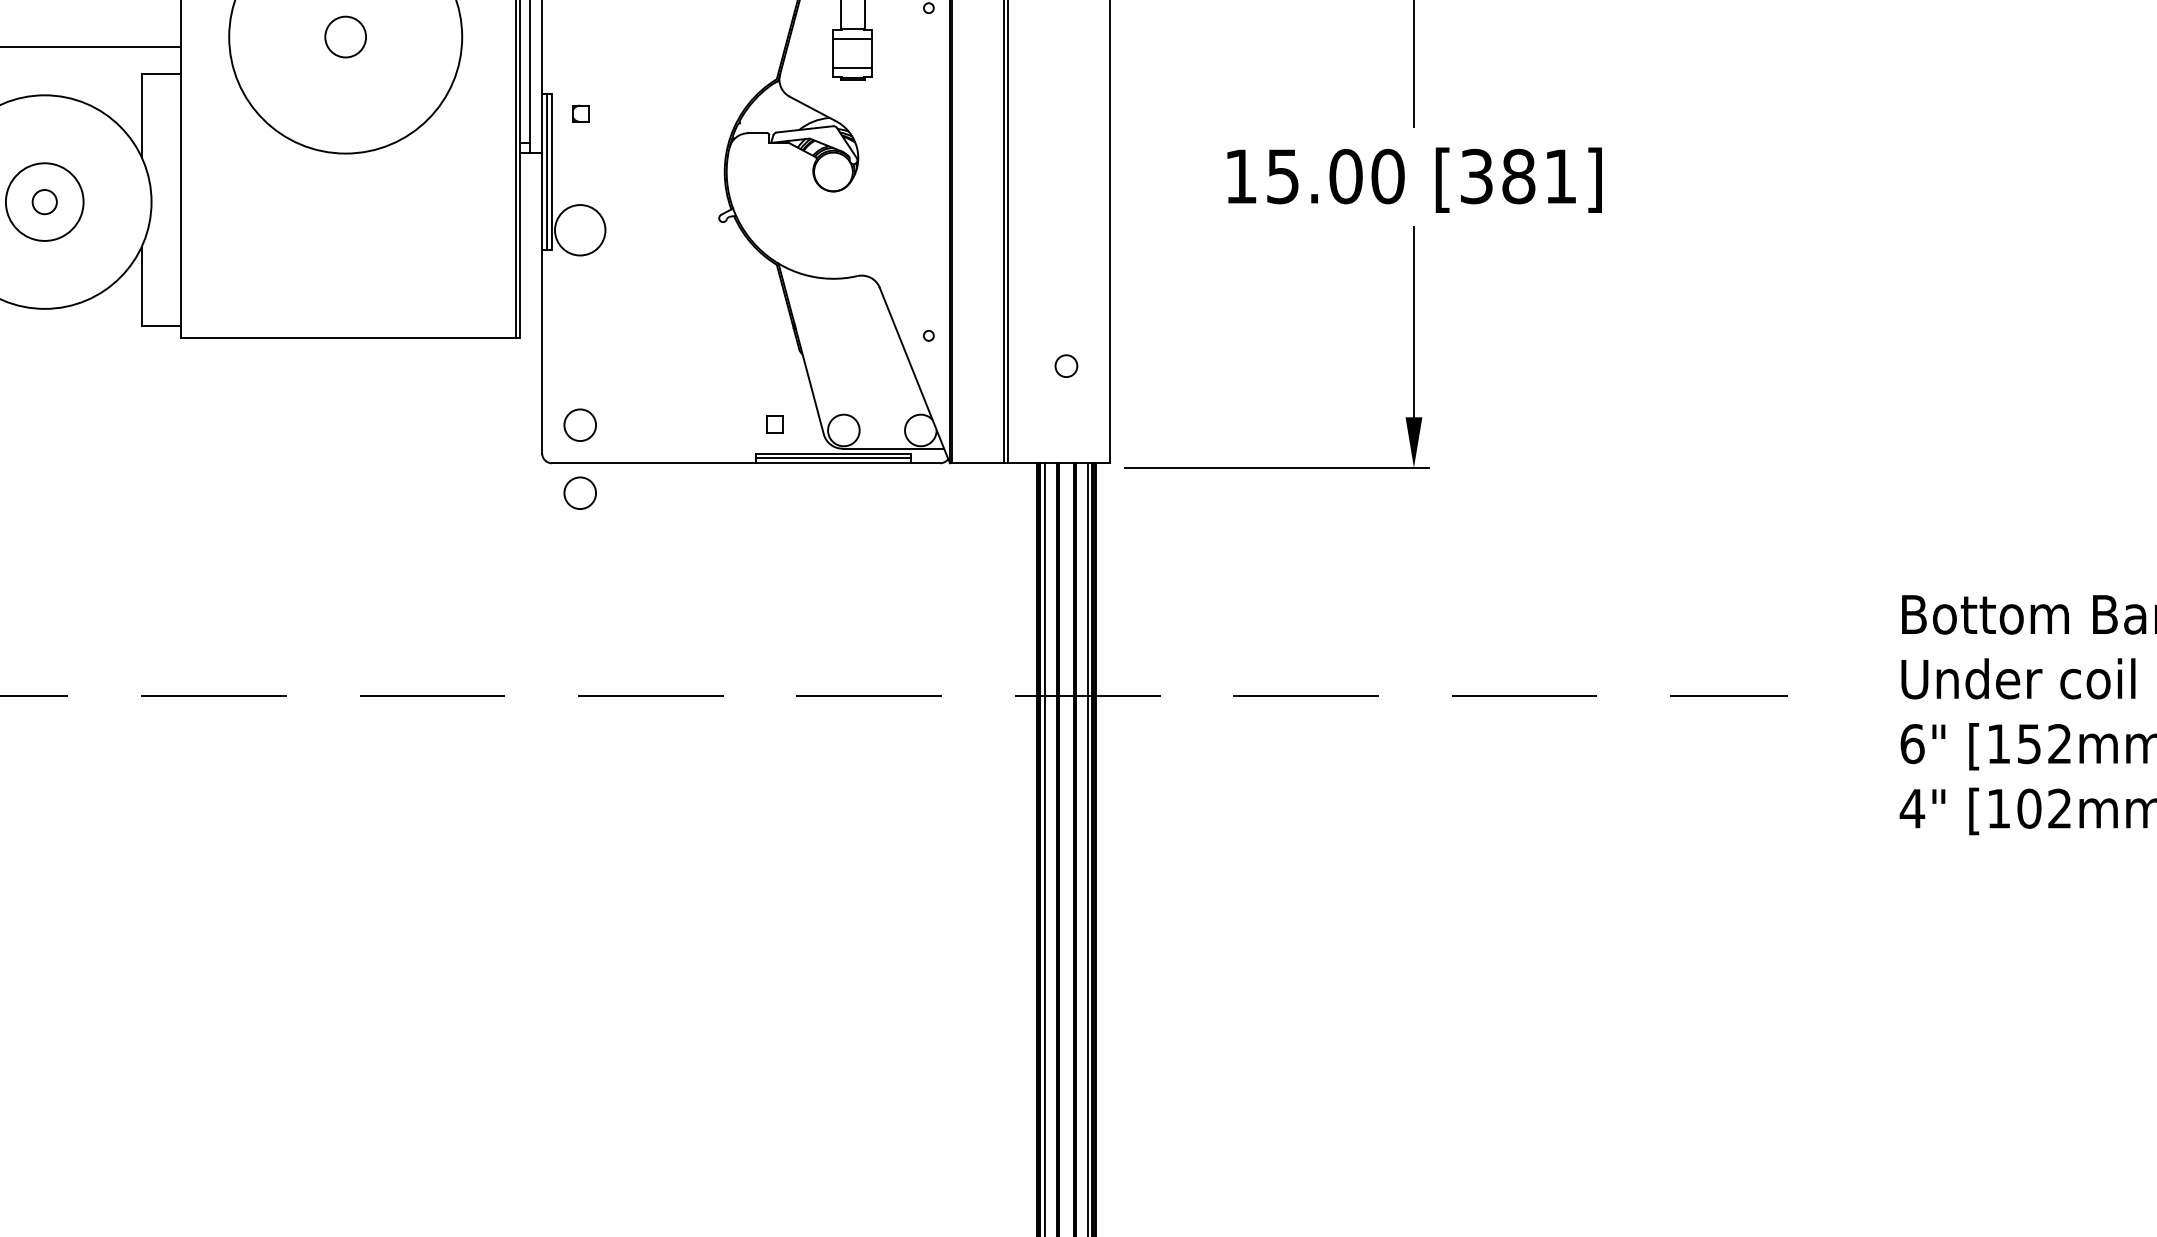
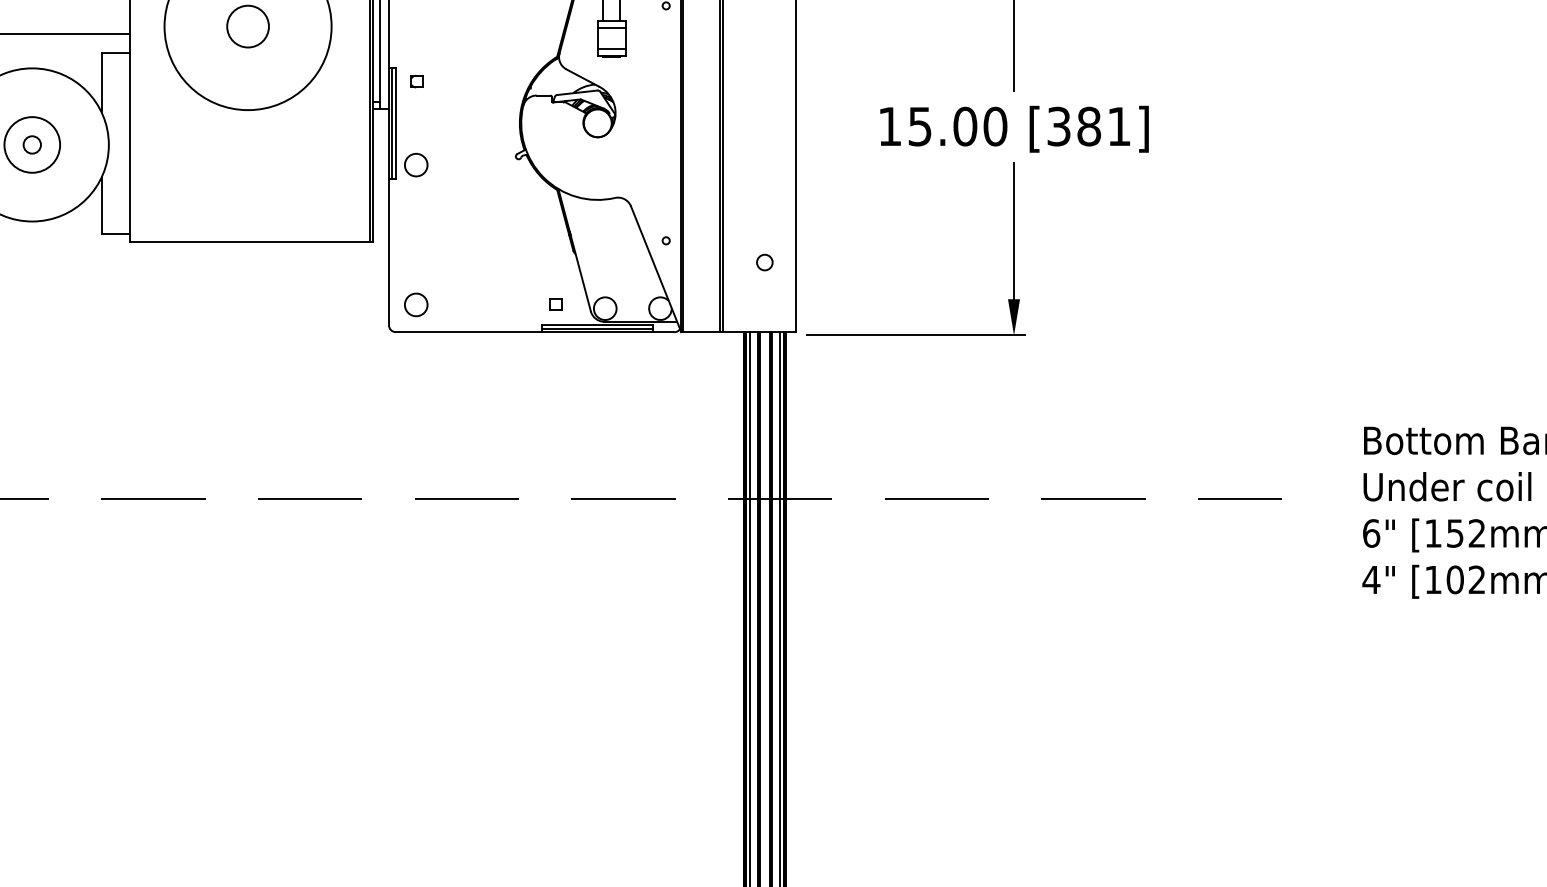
circle: (345, 36) -> (247, 26), size x1.43
circle: (580, 230) -> (416, 165), size x0.62
circle: (579, 492) -> (415, 353), removed

